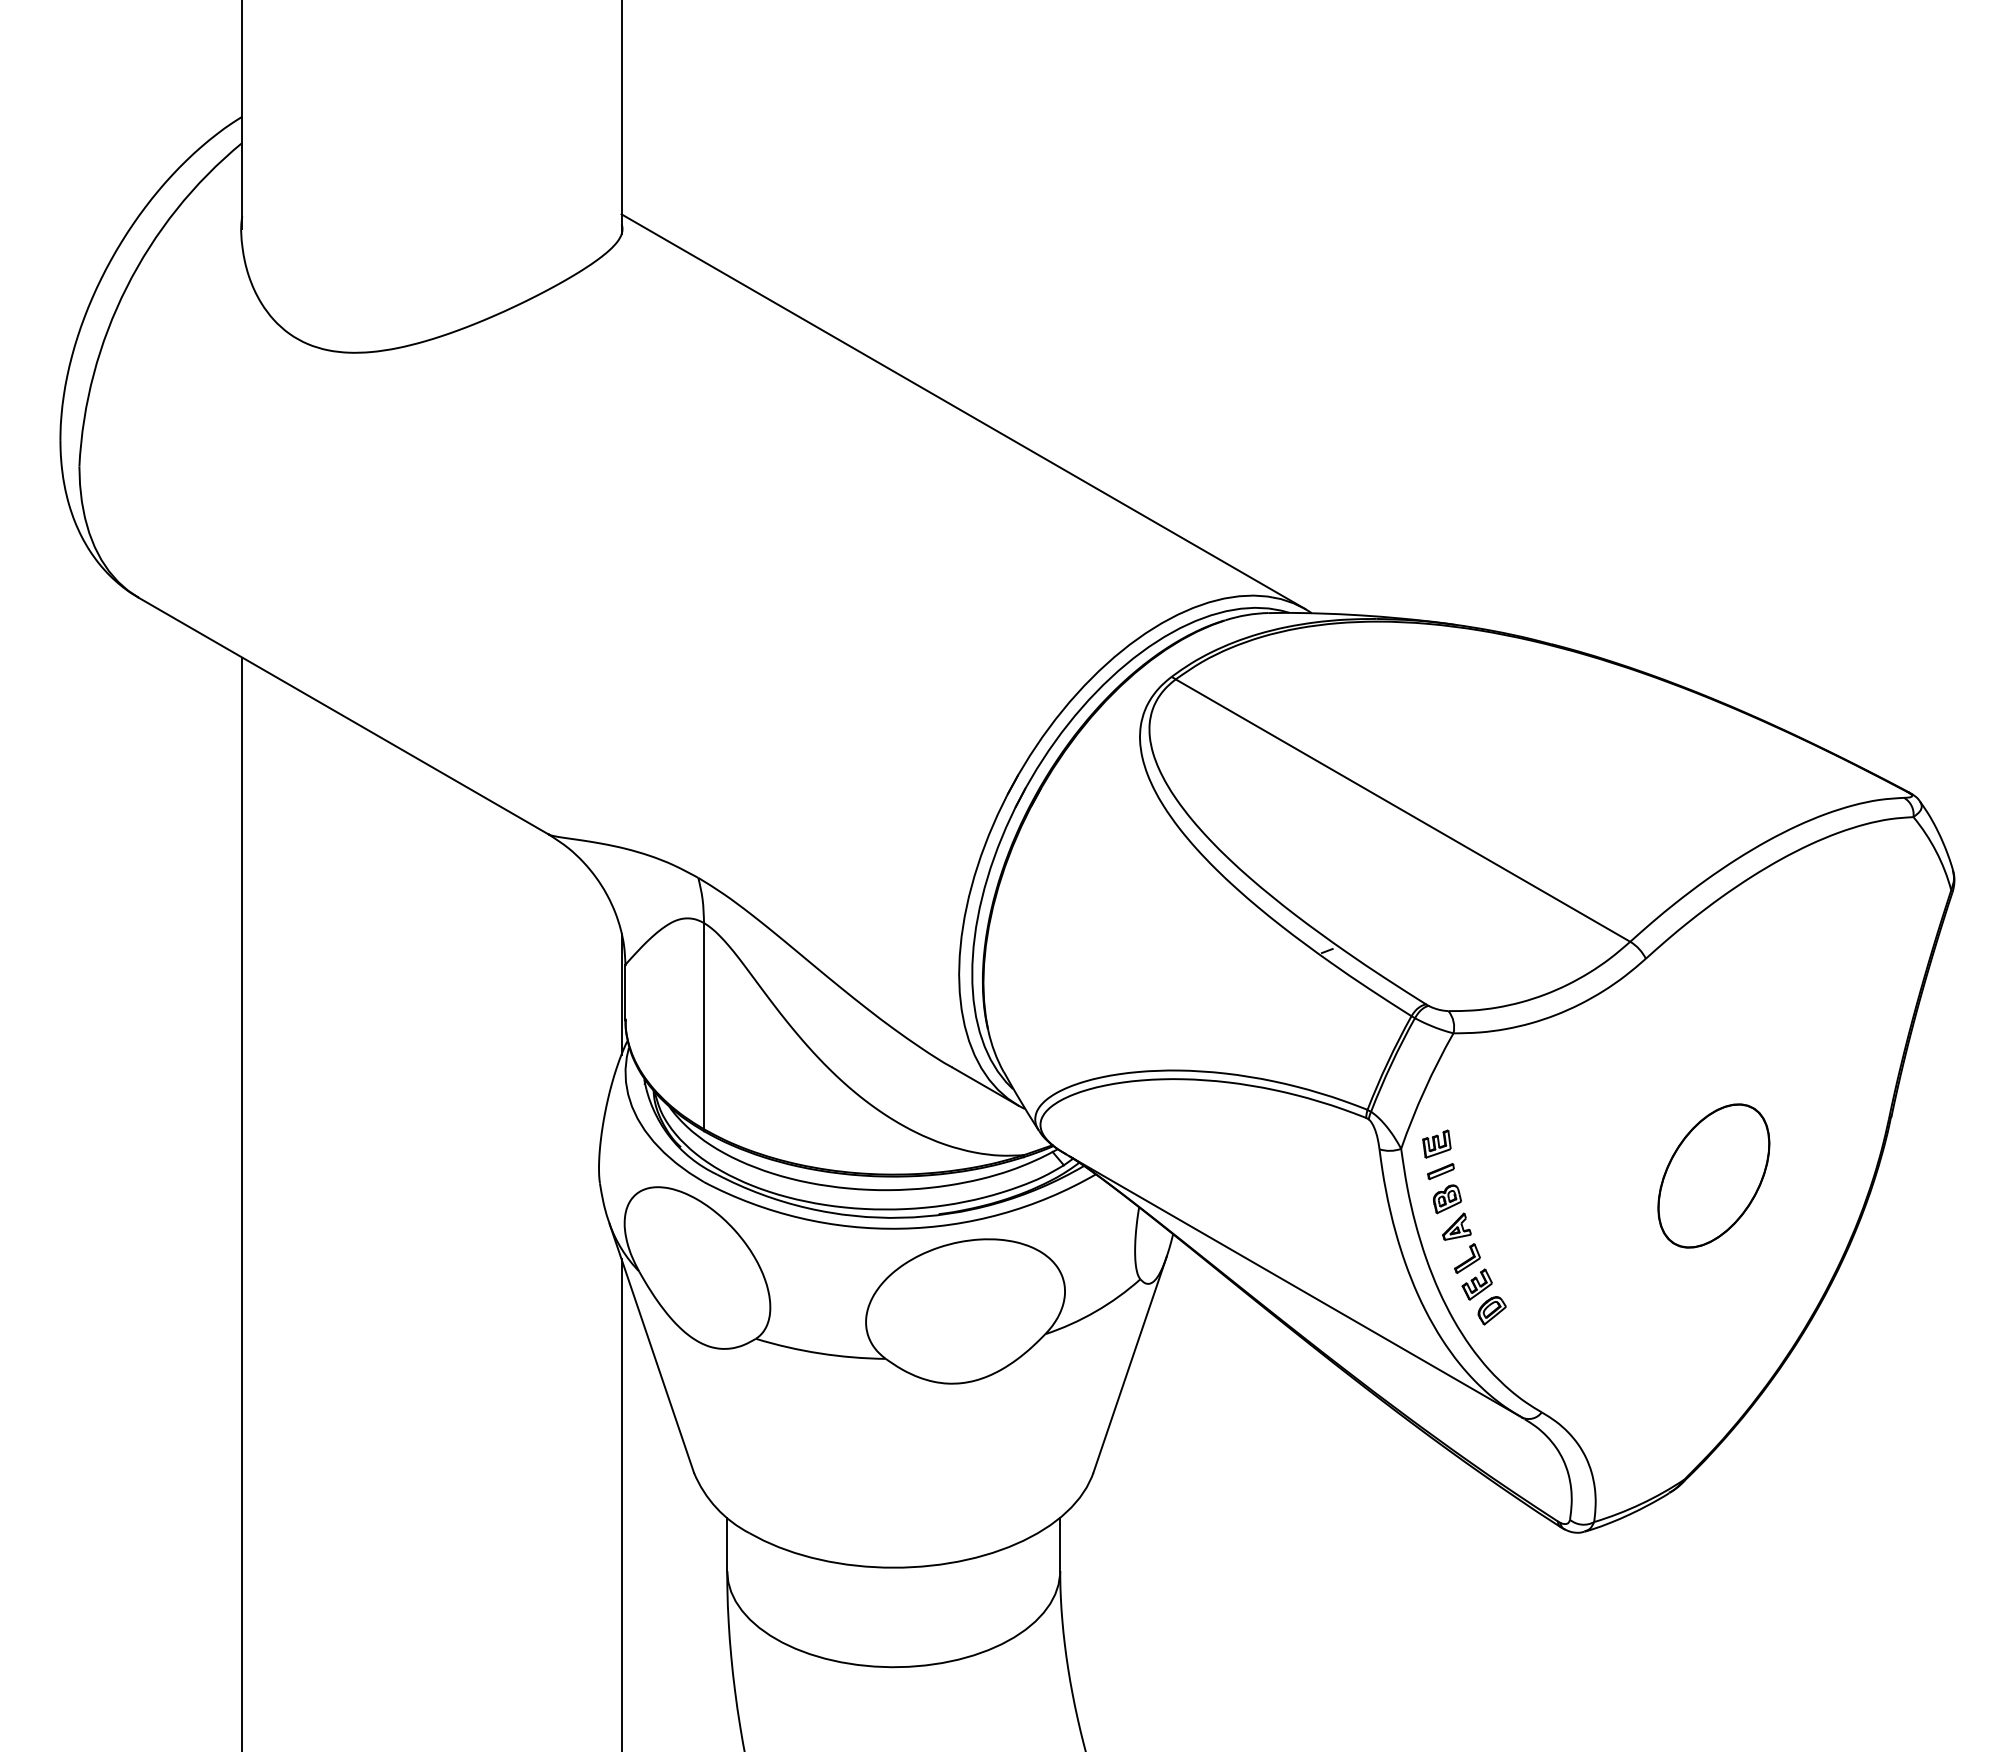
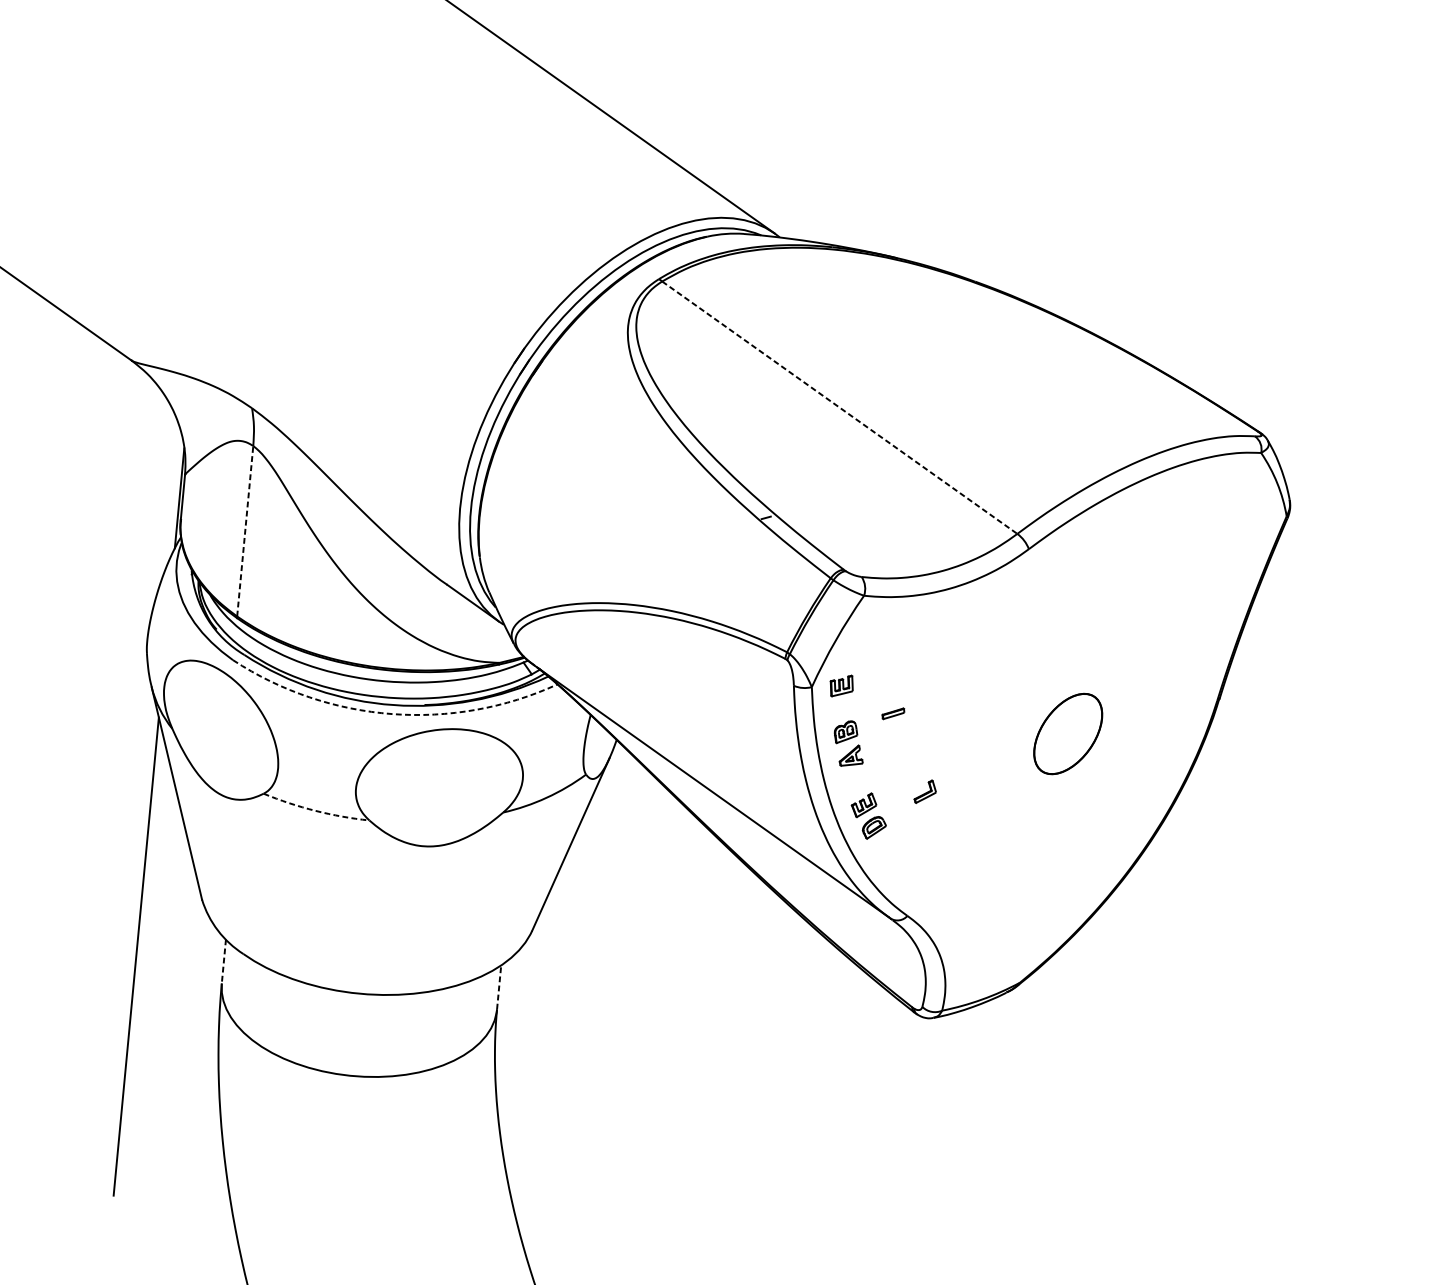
line: (1403, 810) -> (840, 407), solid -> dashed
line: (704, 1025) -> (245, 530), solid -> dashed
part: (1440, 1171) -> (892, 713), moved
part: (1713, 1175) -> (1067, 733), size x0.7
arc: (901, 1228) -> (392, 713), solid -> dashed
part: (1467, 1258) -> (925, 791), moved
arc: (820, 1353) -> (315, 810), solid -> dashed
line: (727, 1544) -> (224, 961), solid -> dashed
line: (1060, 1544) -> (499, 987), solid -> dashed

